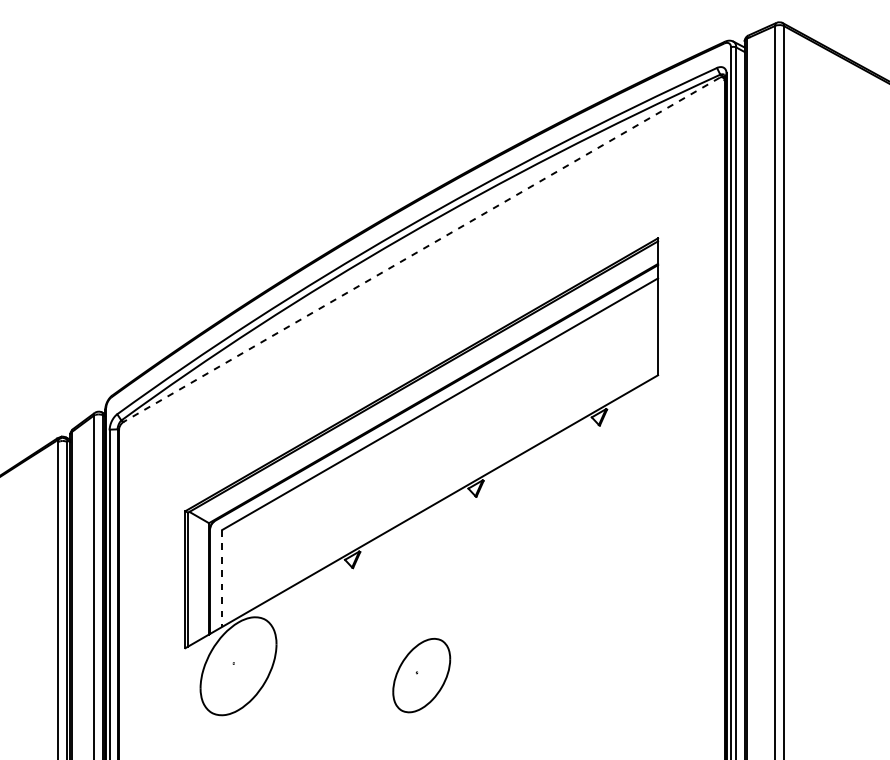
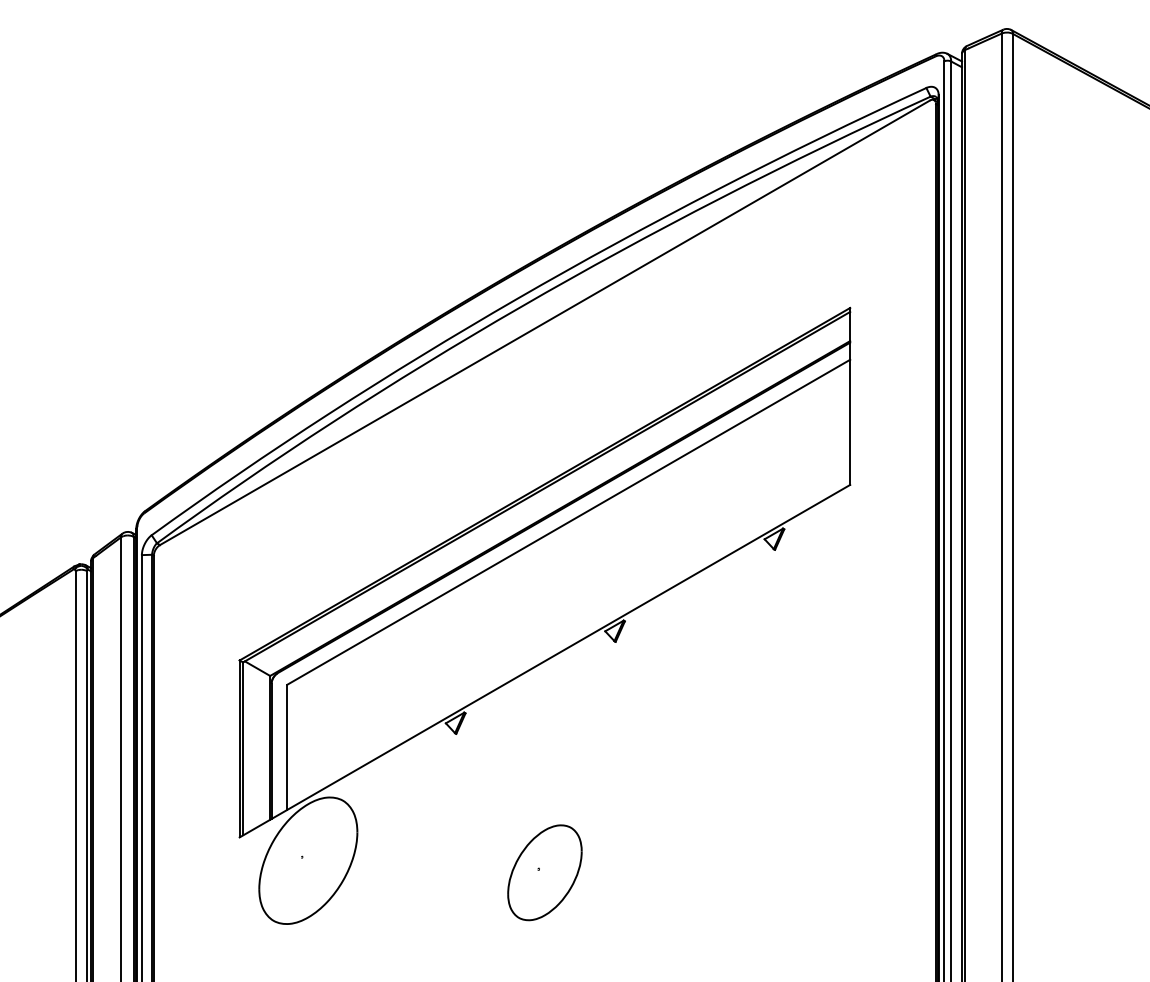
line: (421, 249) -> (544, 322), dashed -> solid
line: (222, 578) -> (287, 747), dashed -> solid

